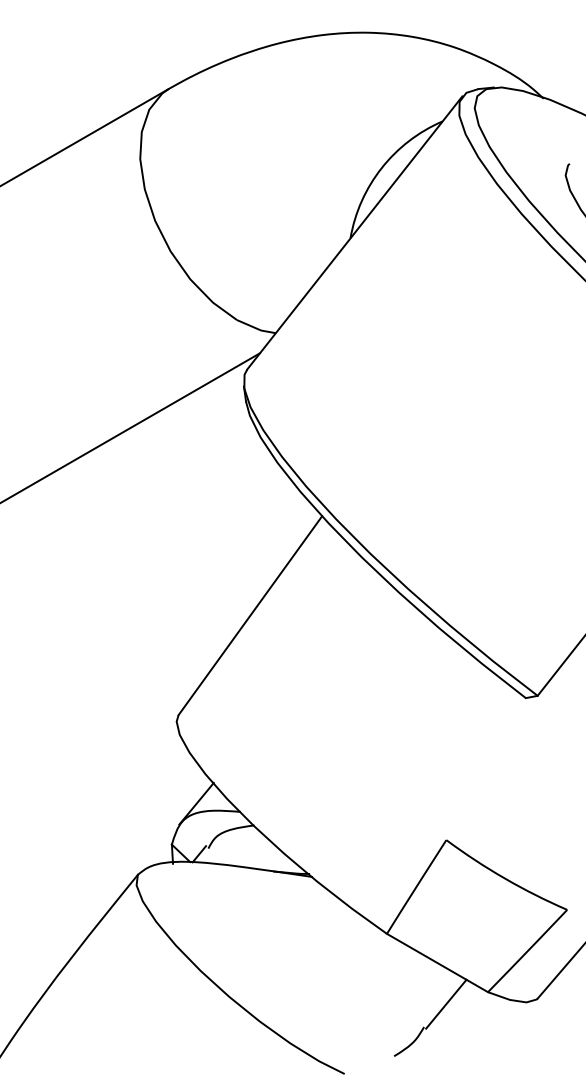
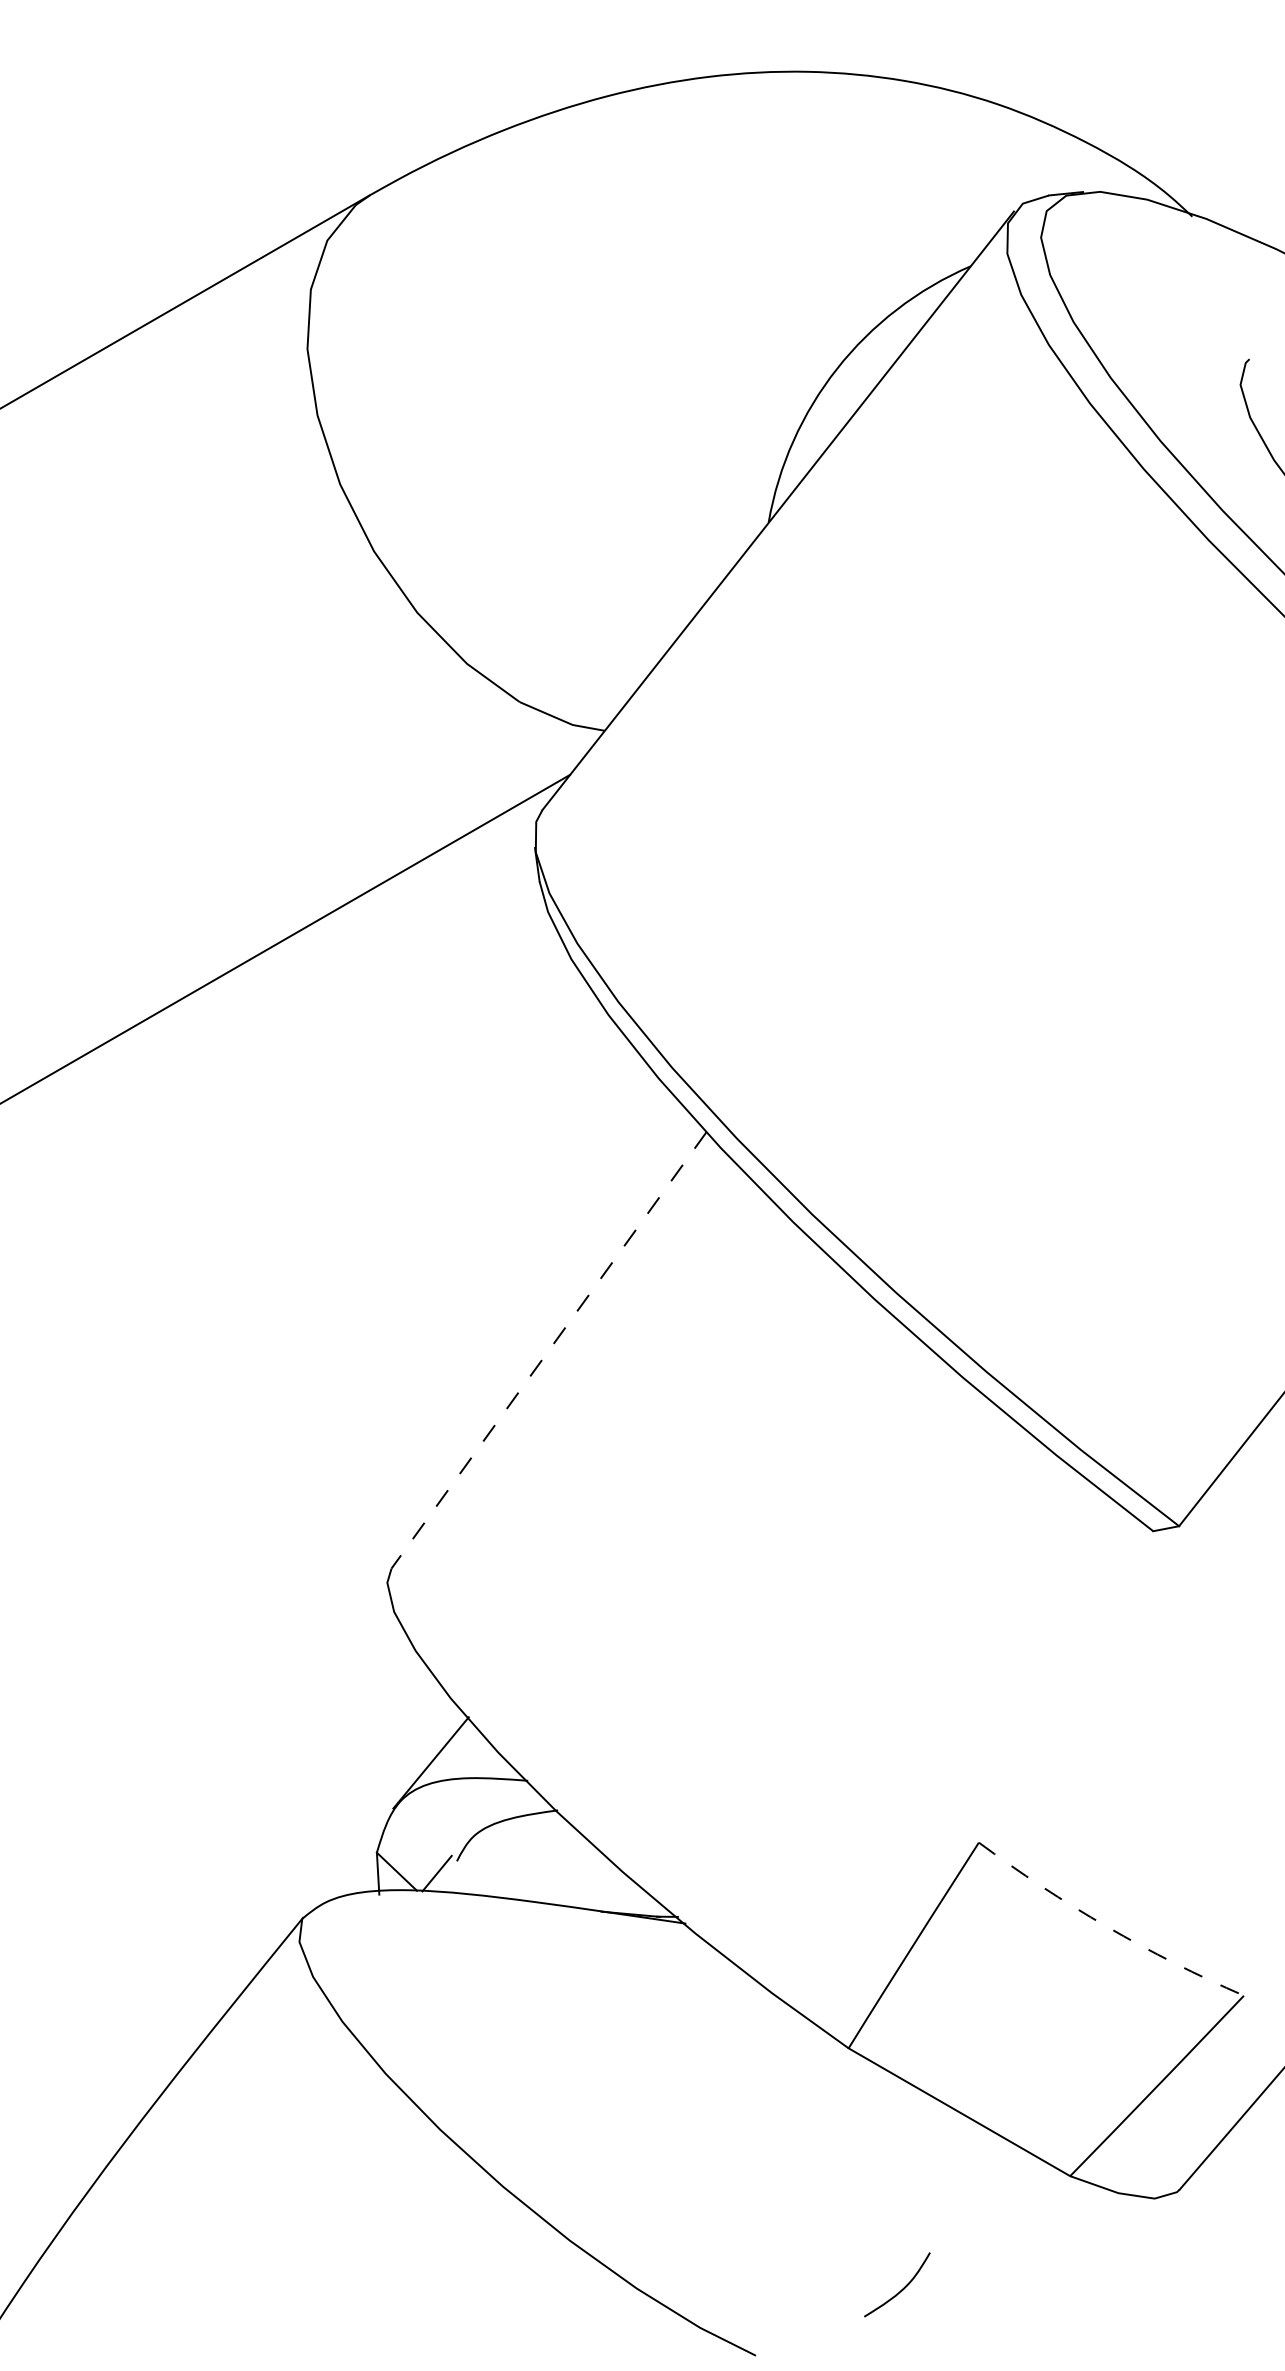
line: (250, 615) -> (549, 1349), solid -> dashed
arc: (504, 878) -> (1106, 1926), solid -> dashed
line: (446, 1003) -> (979, 2200), removed

